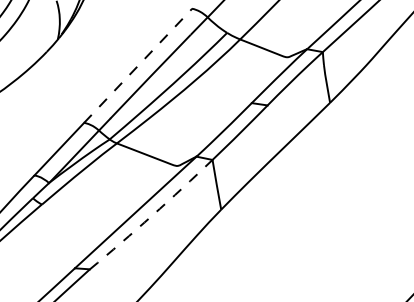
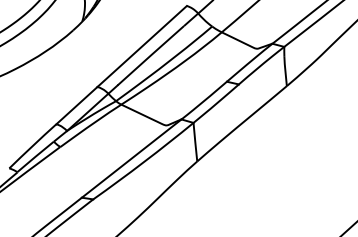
line: (138, 65) -> (142, 46), dashed -> solid
arc: (152, 216) -> (144, 162), dashed -> solid

